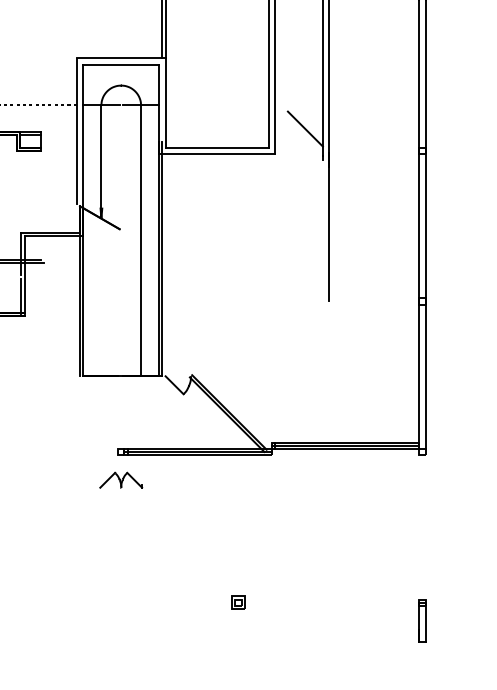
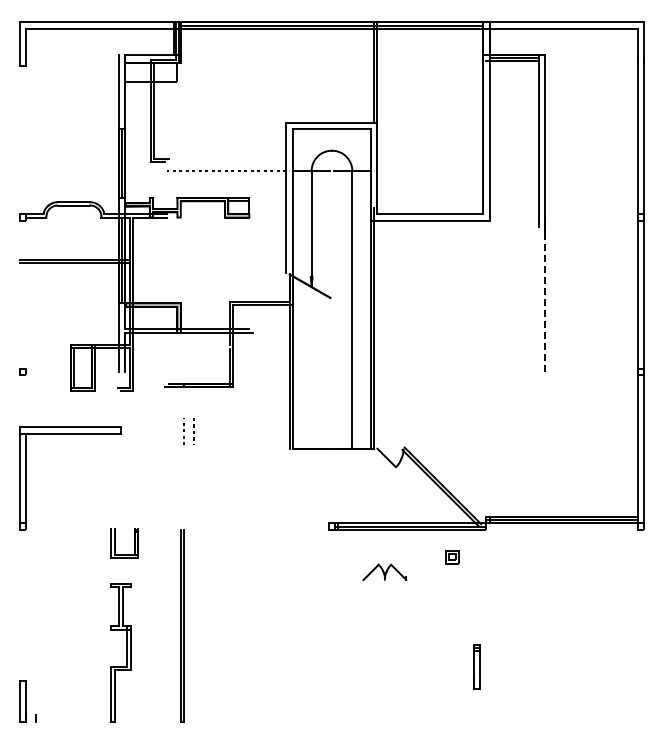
line: (305, 129) -> (520, 195), removed
line: (329, 226) -> (545, 295), solid -> dashed
part: (120, 480) -> (384, 572), moved
part: (238, 603) -> (452, 557), moved
part: (422, 620) -> (476, 666), moved

